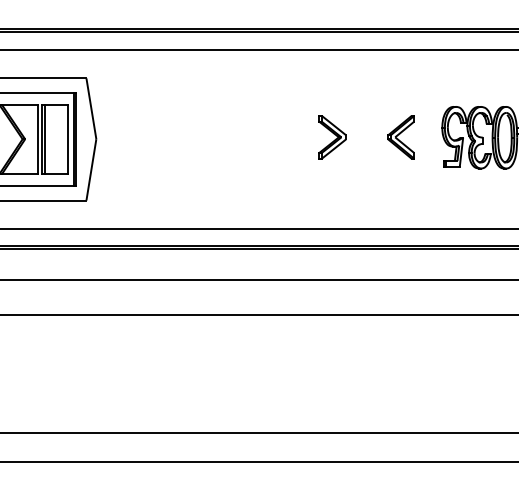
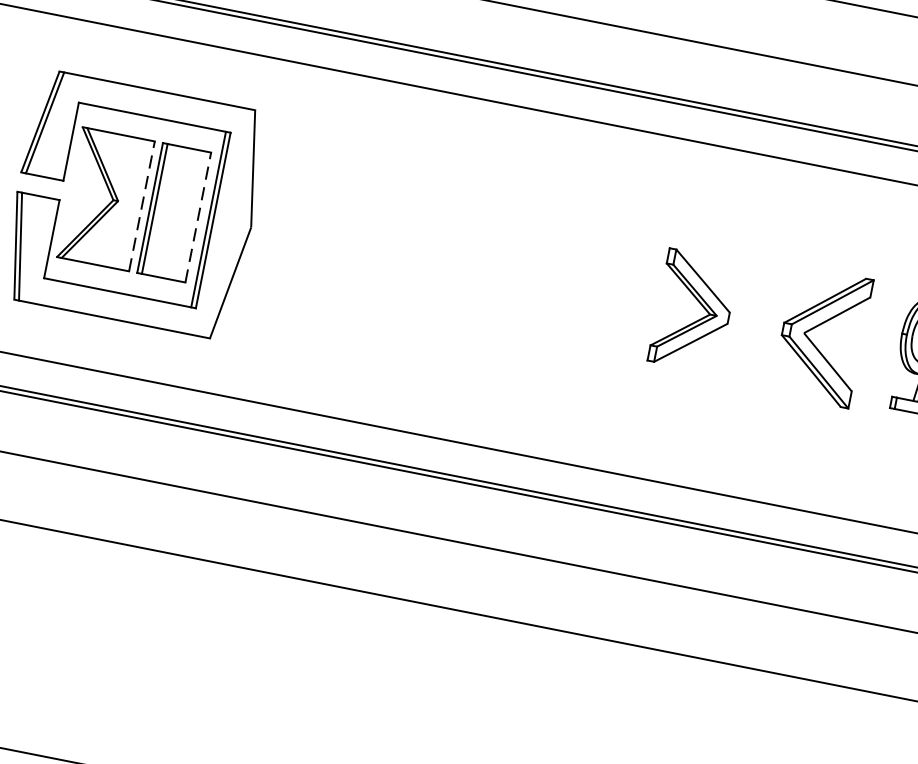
part: (332, 137) -> (693, 311), size x1.4
part: (400, 137) -> (820, 336), size x1.6
line: (37, 139) -> (141, 206), solid -> dashed
line: (68, 139) -> (199, 217), solid -> dashed

